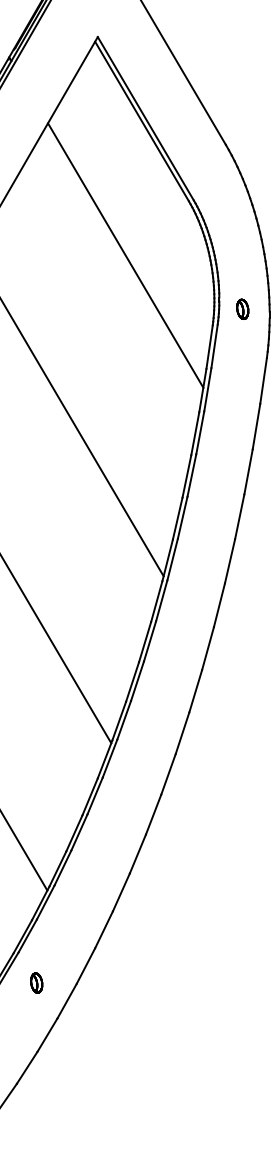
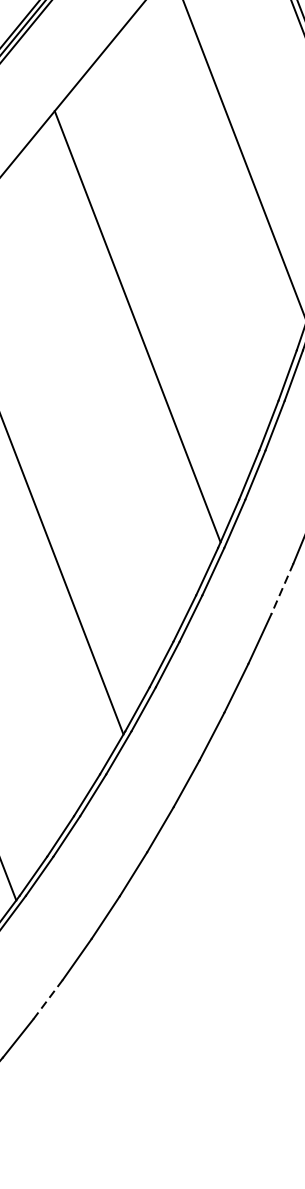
line: (219, 605) -> (282, 589), solid -> dashed
line: (85, 966) -> (47, 1000), solid -> dashed

